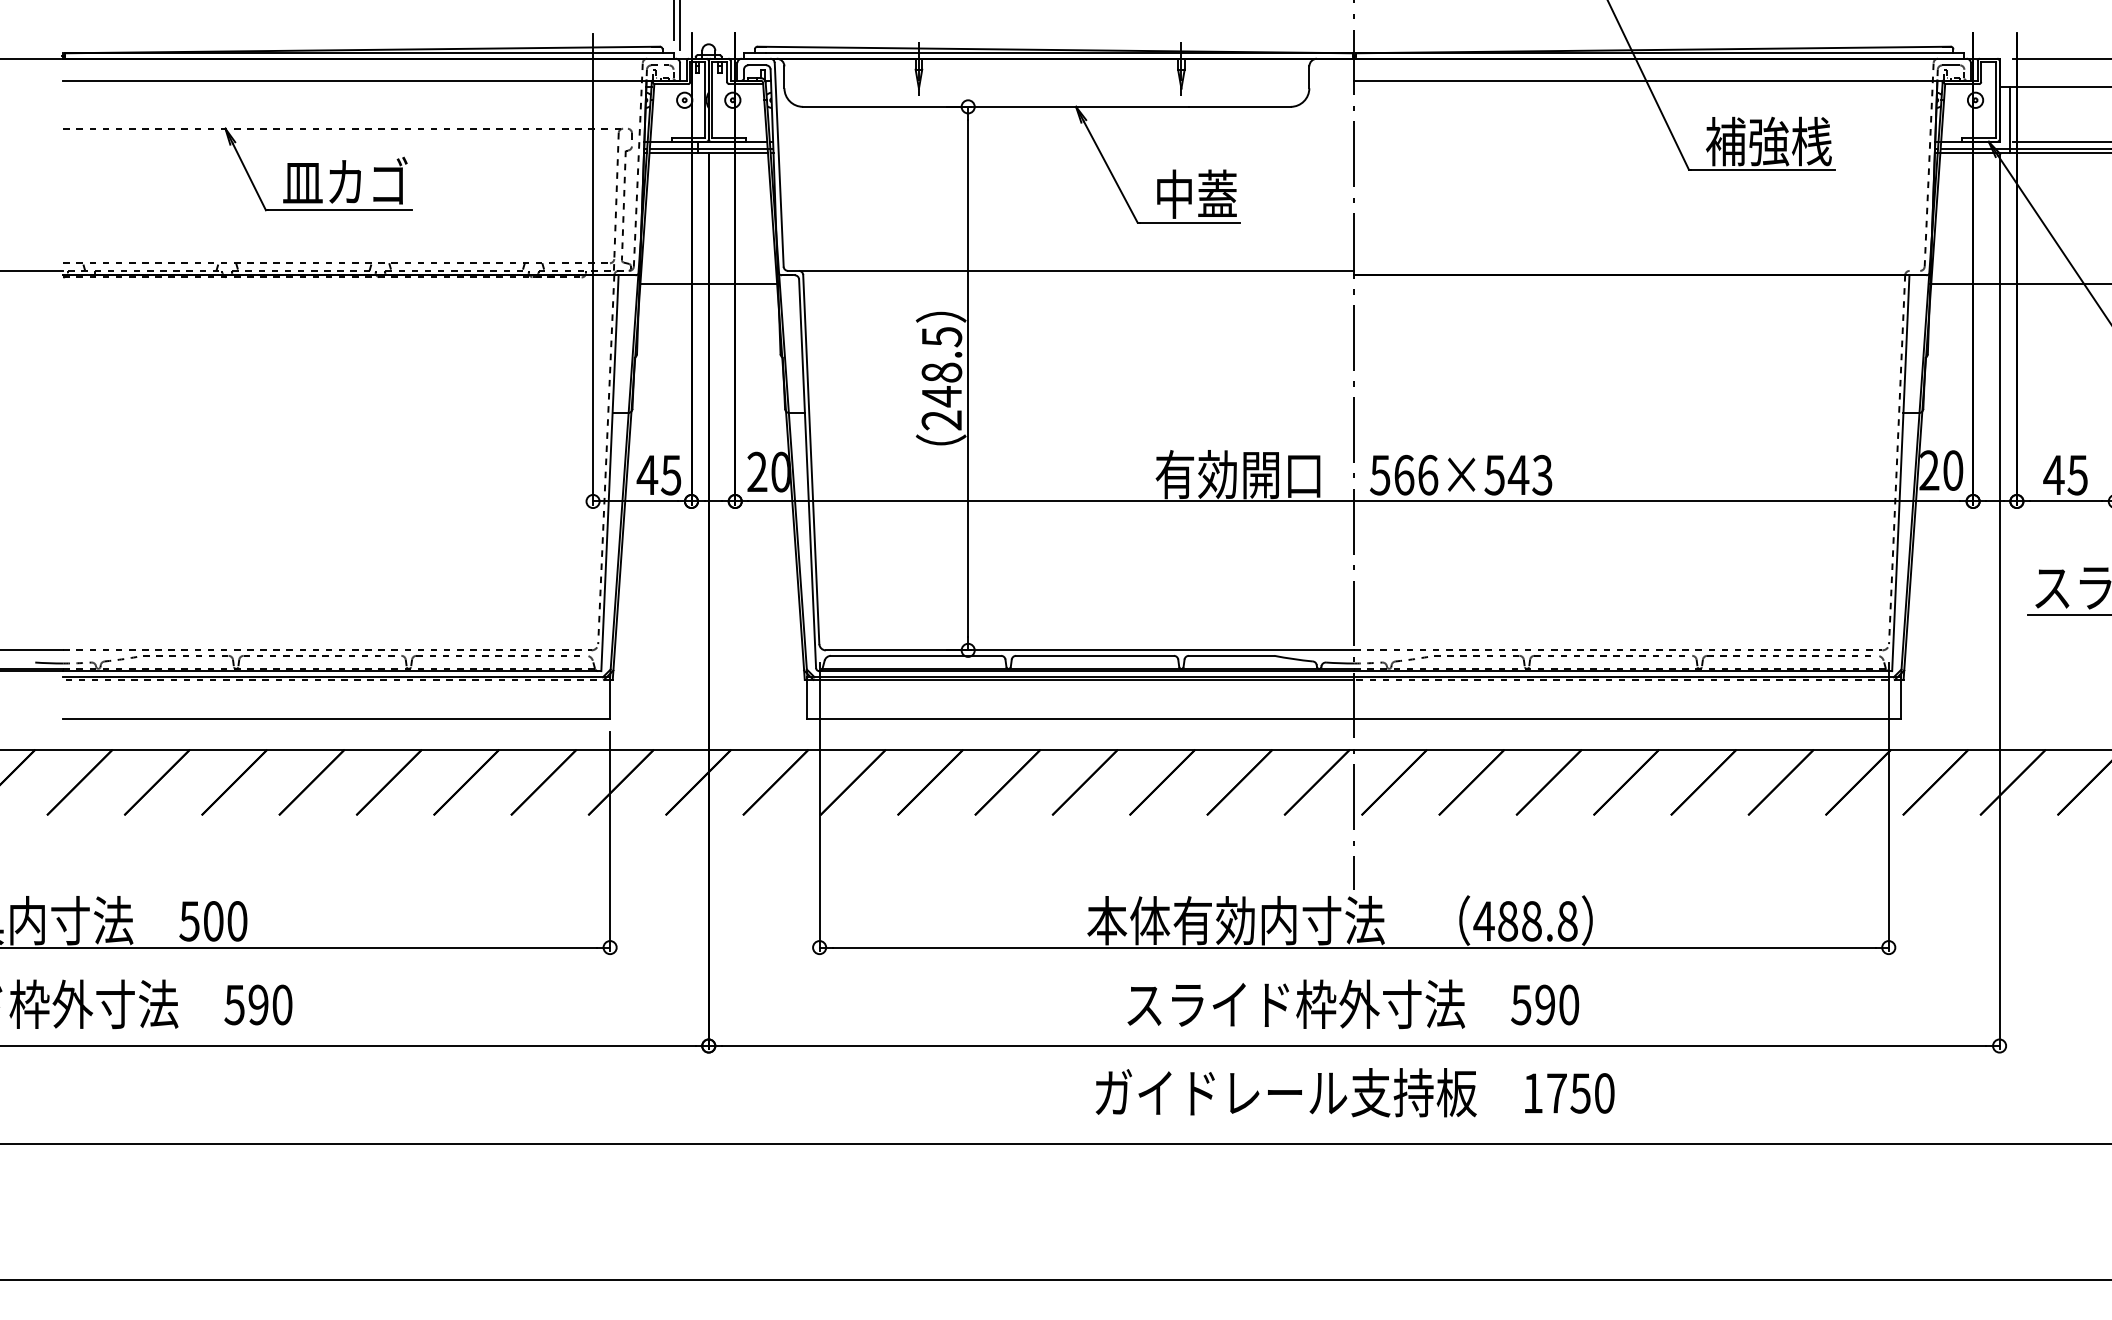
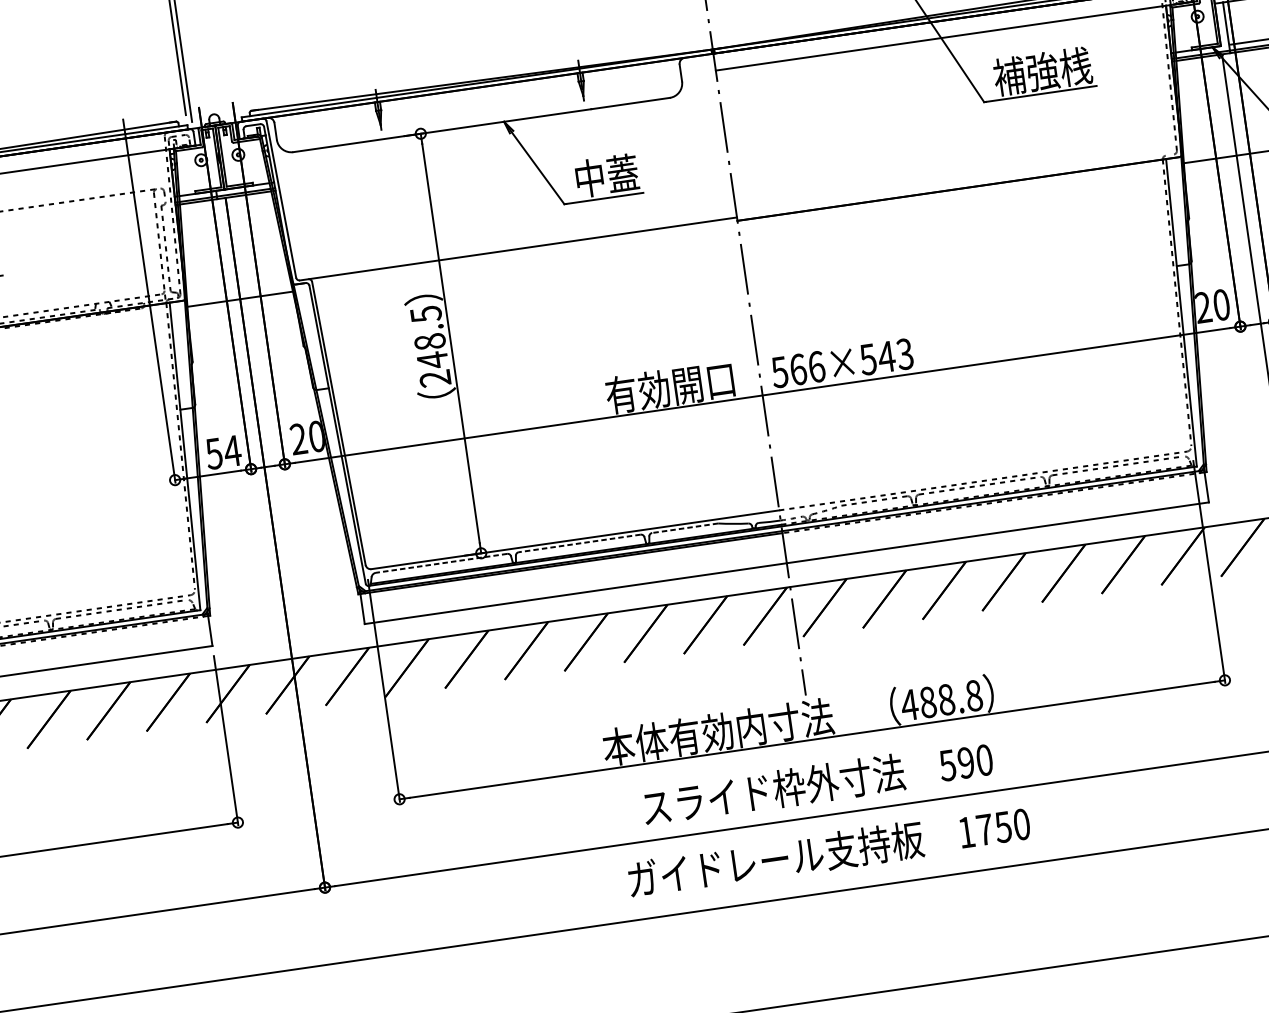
text: (659, 475) -> (223, 452), 45 -> 54
line: (915, 655) -> (441, 563), solid -> dashed
line: (1095, 655) -> (580, 543), solid -> dashed
line: (1231, 655) -> (685, 528), solid -> dashed

